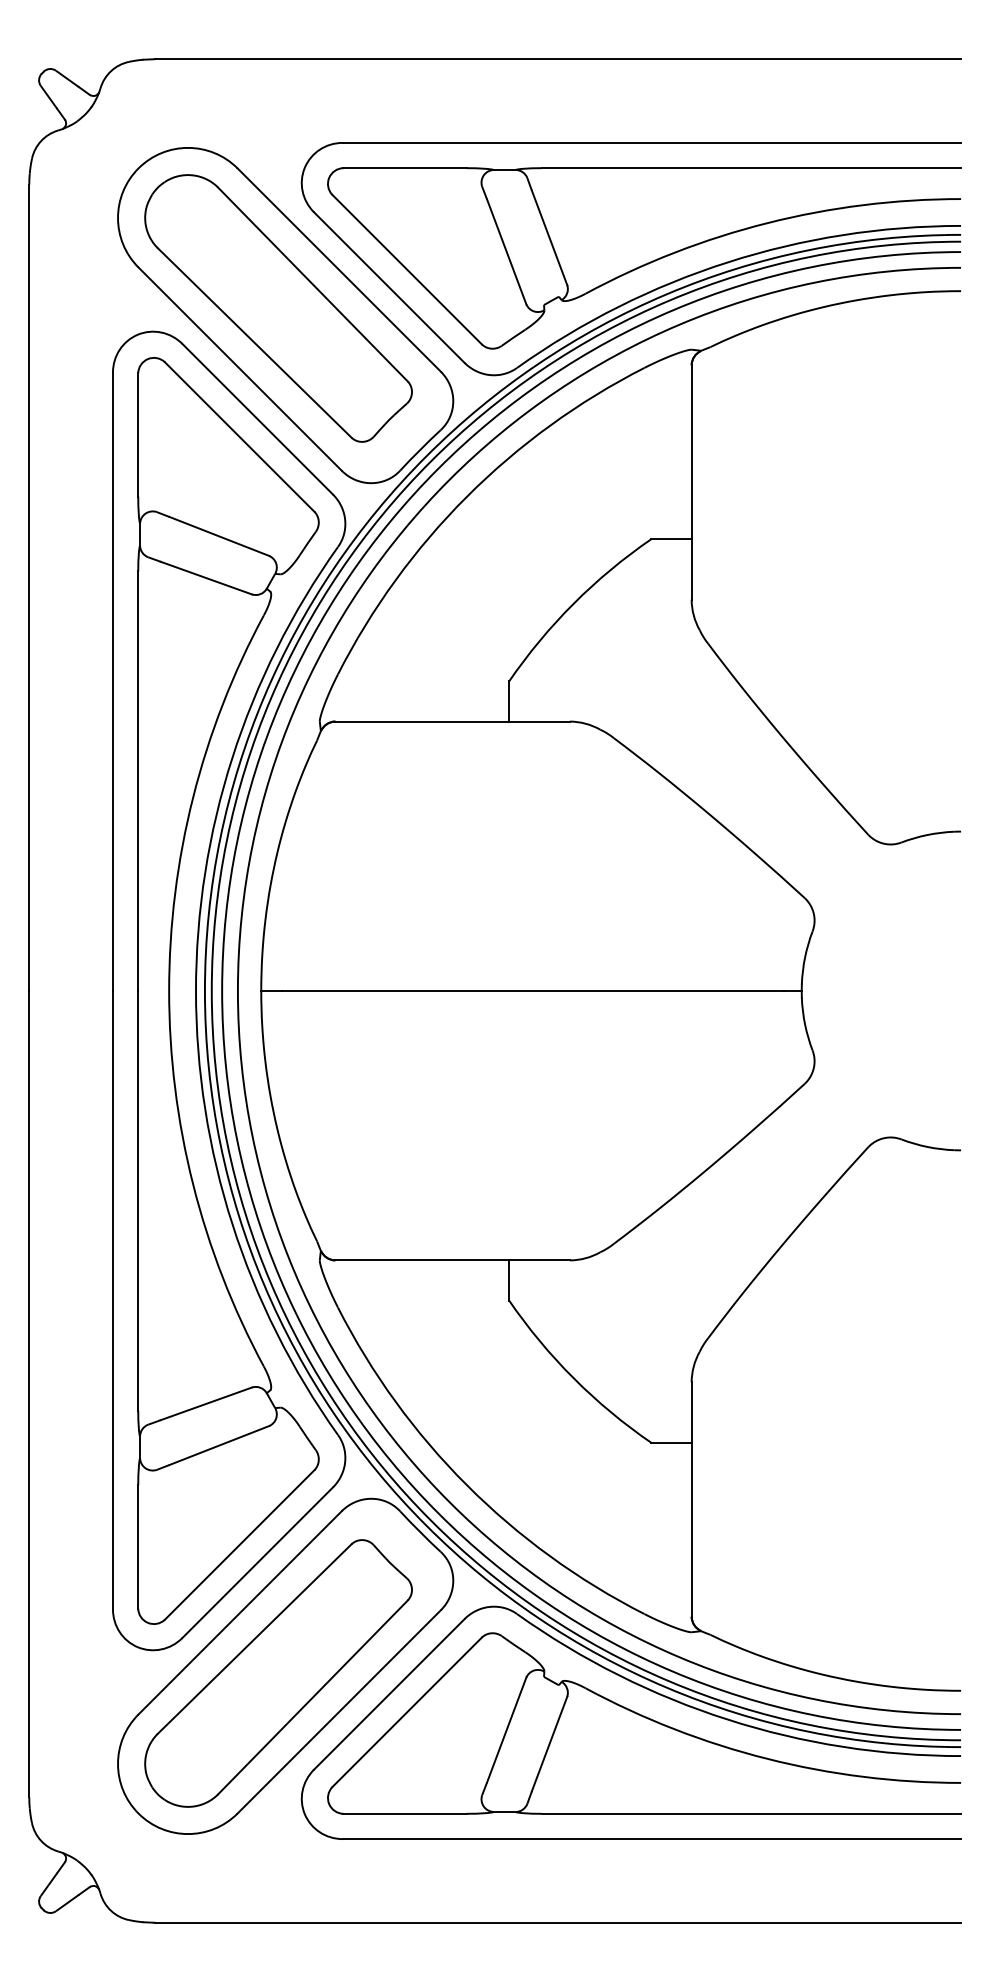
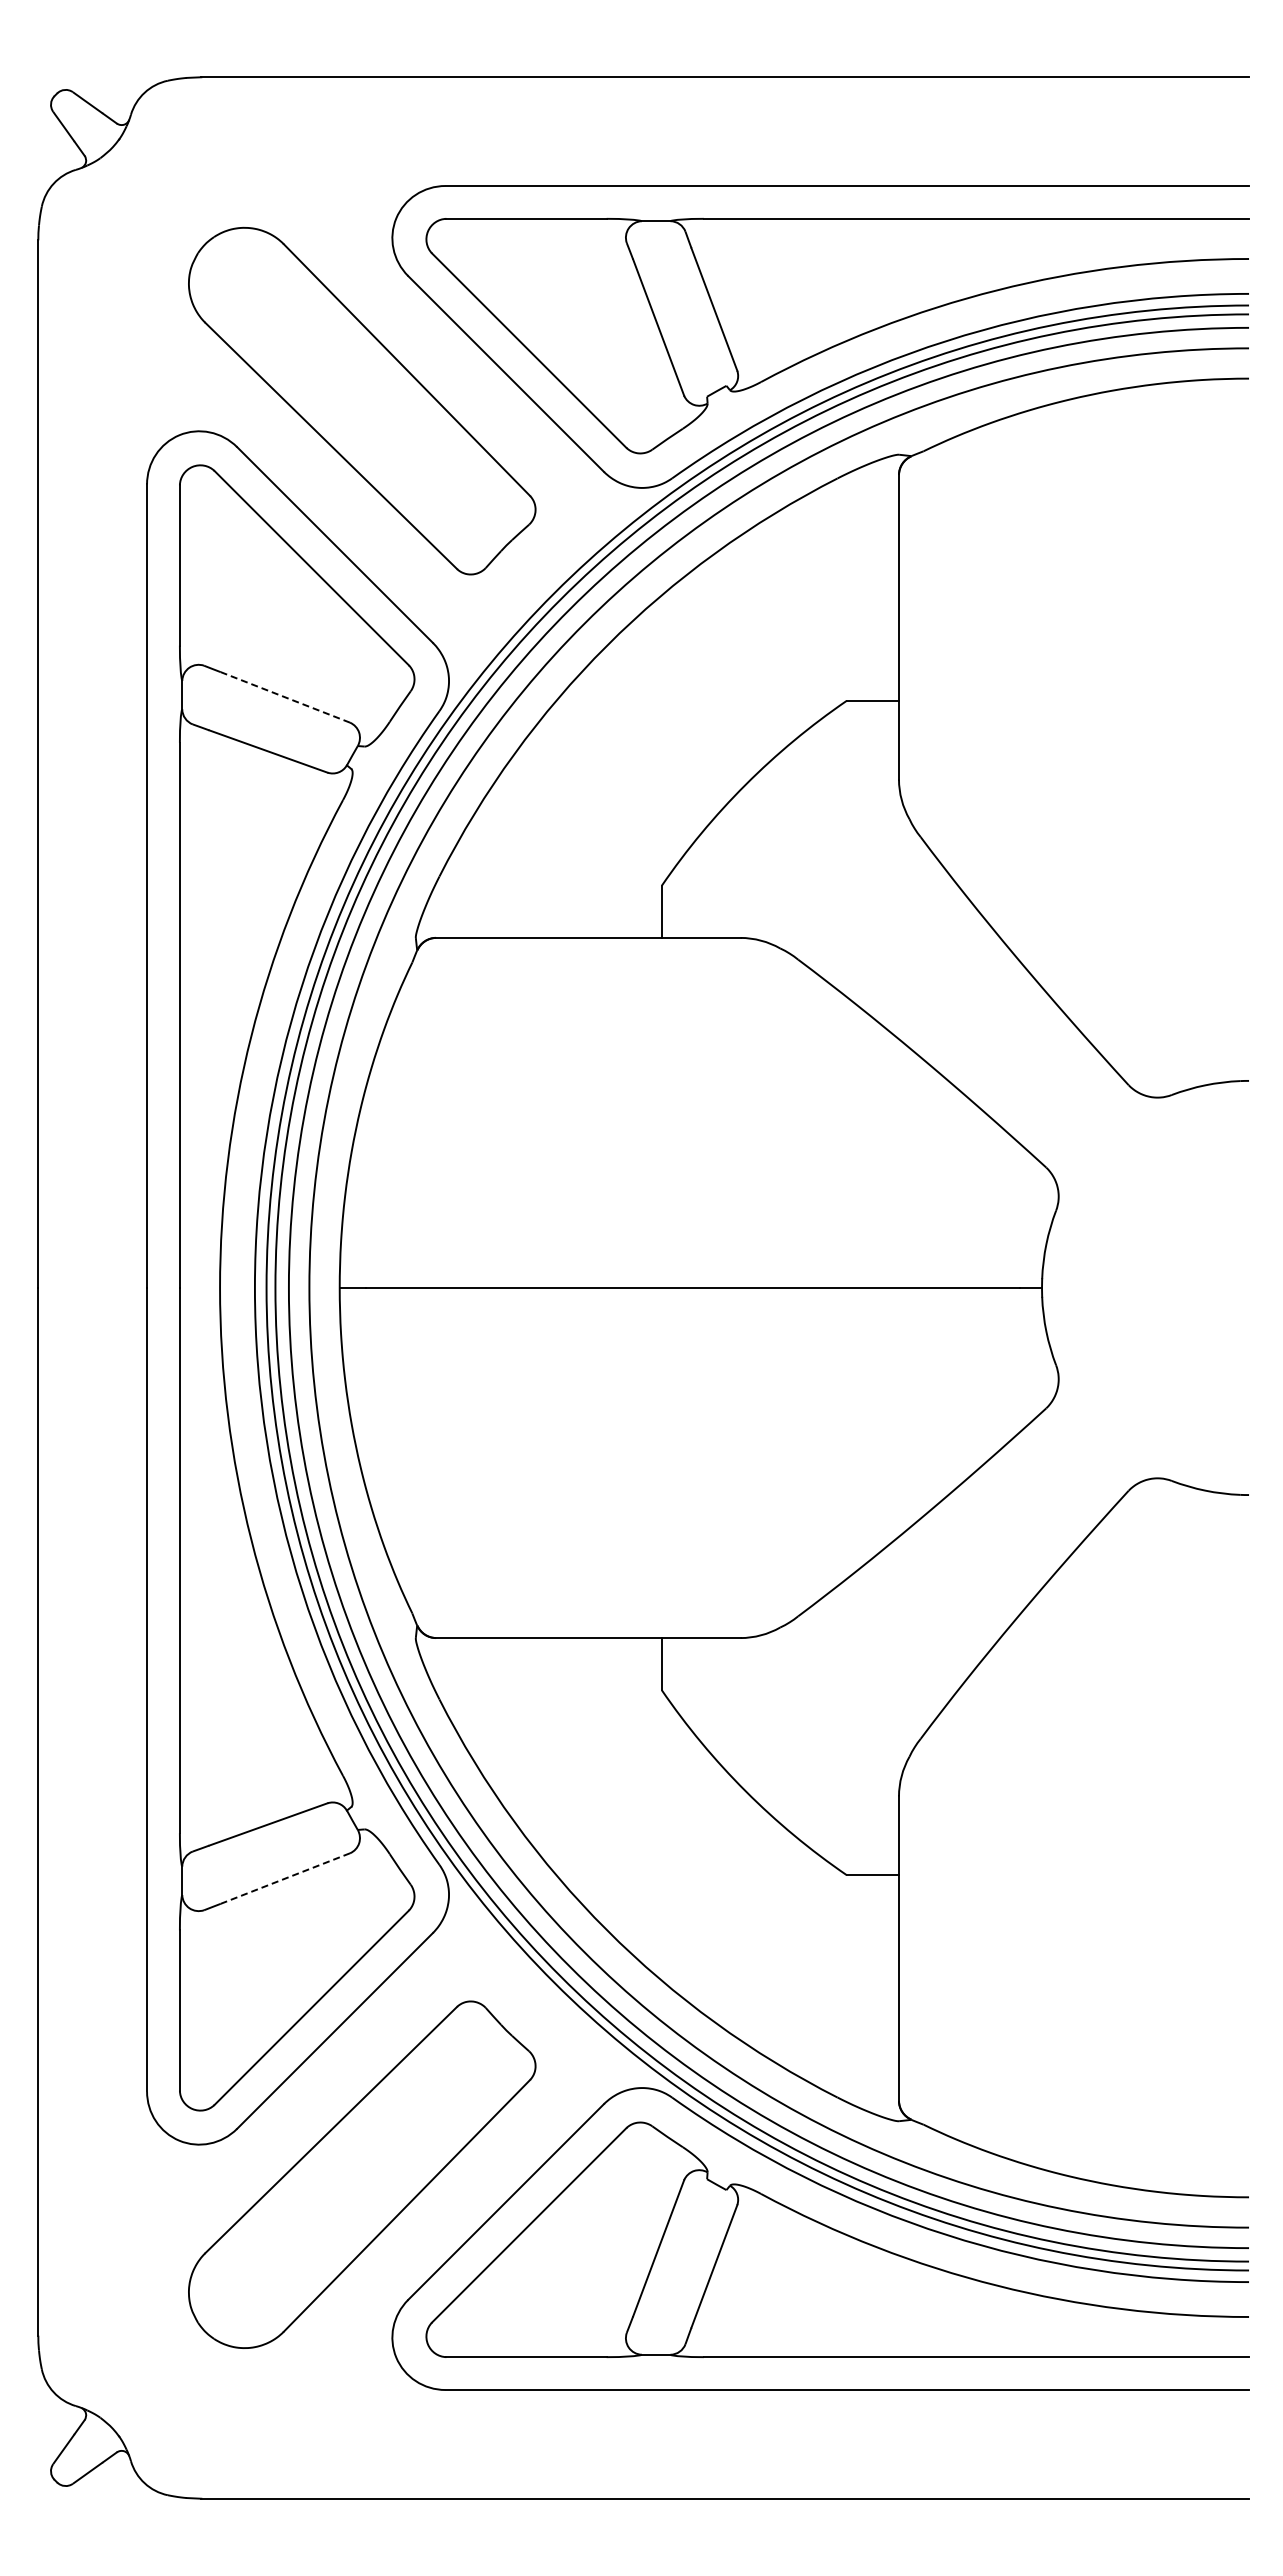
part: (285, 314) -> (371, 409), removed
line: (218, 536) -> (284, 697), solid -> dashed
line: (218, 1445) -> (284, 1878), solid -> dashed
part: (285, 1666) -> (371, 2165), removed

